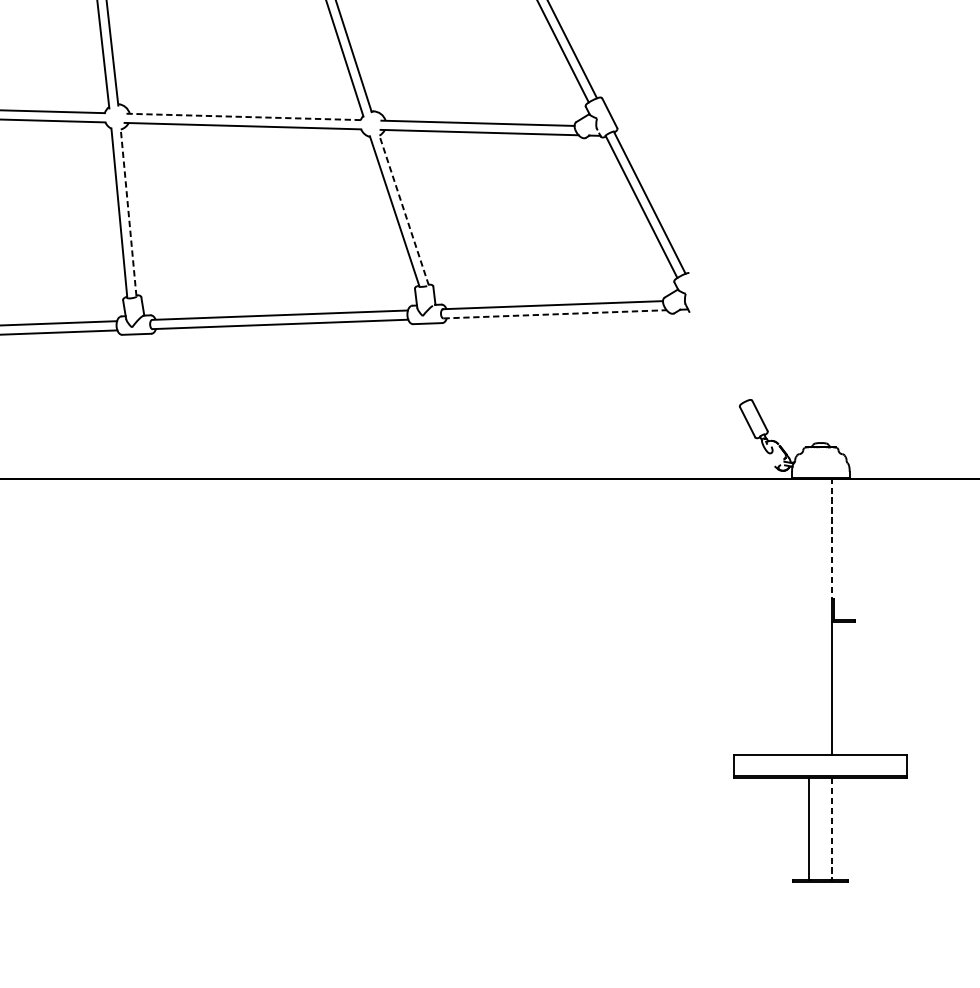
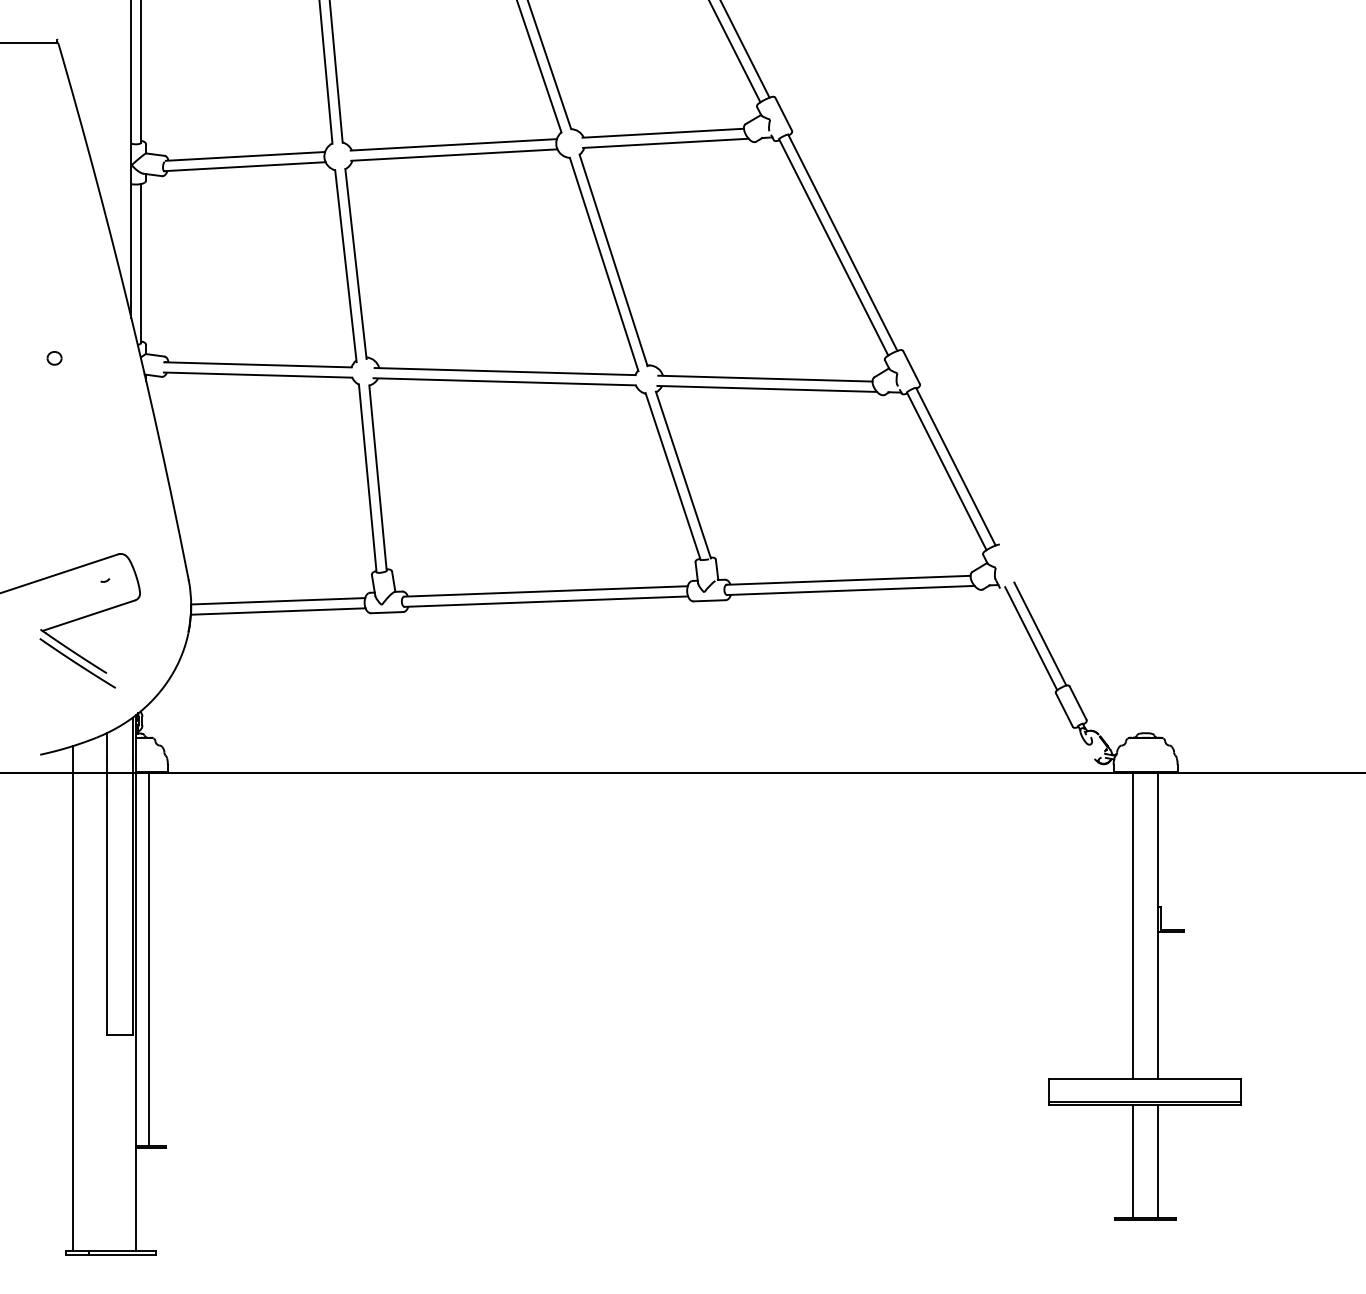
line: (243, 116) -> (505, 371), dashed -> solid
line: (404, 210) -> (683, 475), dashed -> solid
line: (129, 212) -> (378, 477), dashed -> solid
line: (554, 314) -> (850, 590), dashed -> solid
line: (726, 353) -> (1040, 633), added
line: (717, 357) -> (1031, 638), added
line: (832, 538) -> (1158, 839), dashed -> solid
line: (809, 616) -> (1132, 925), added
line: (832, 829) -> (1158, 1161), dashed -> solid

